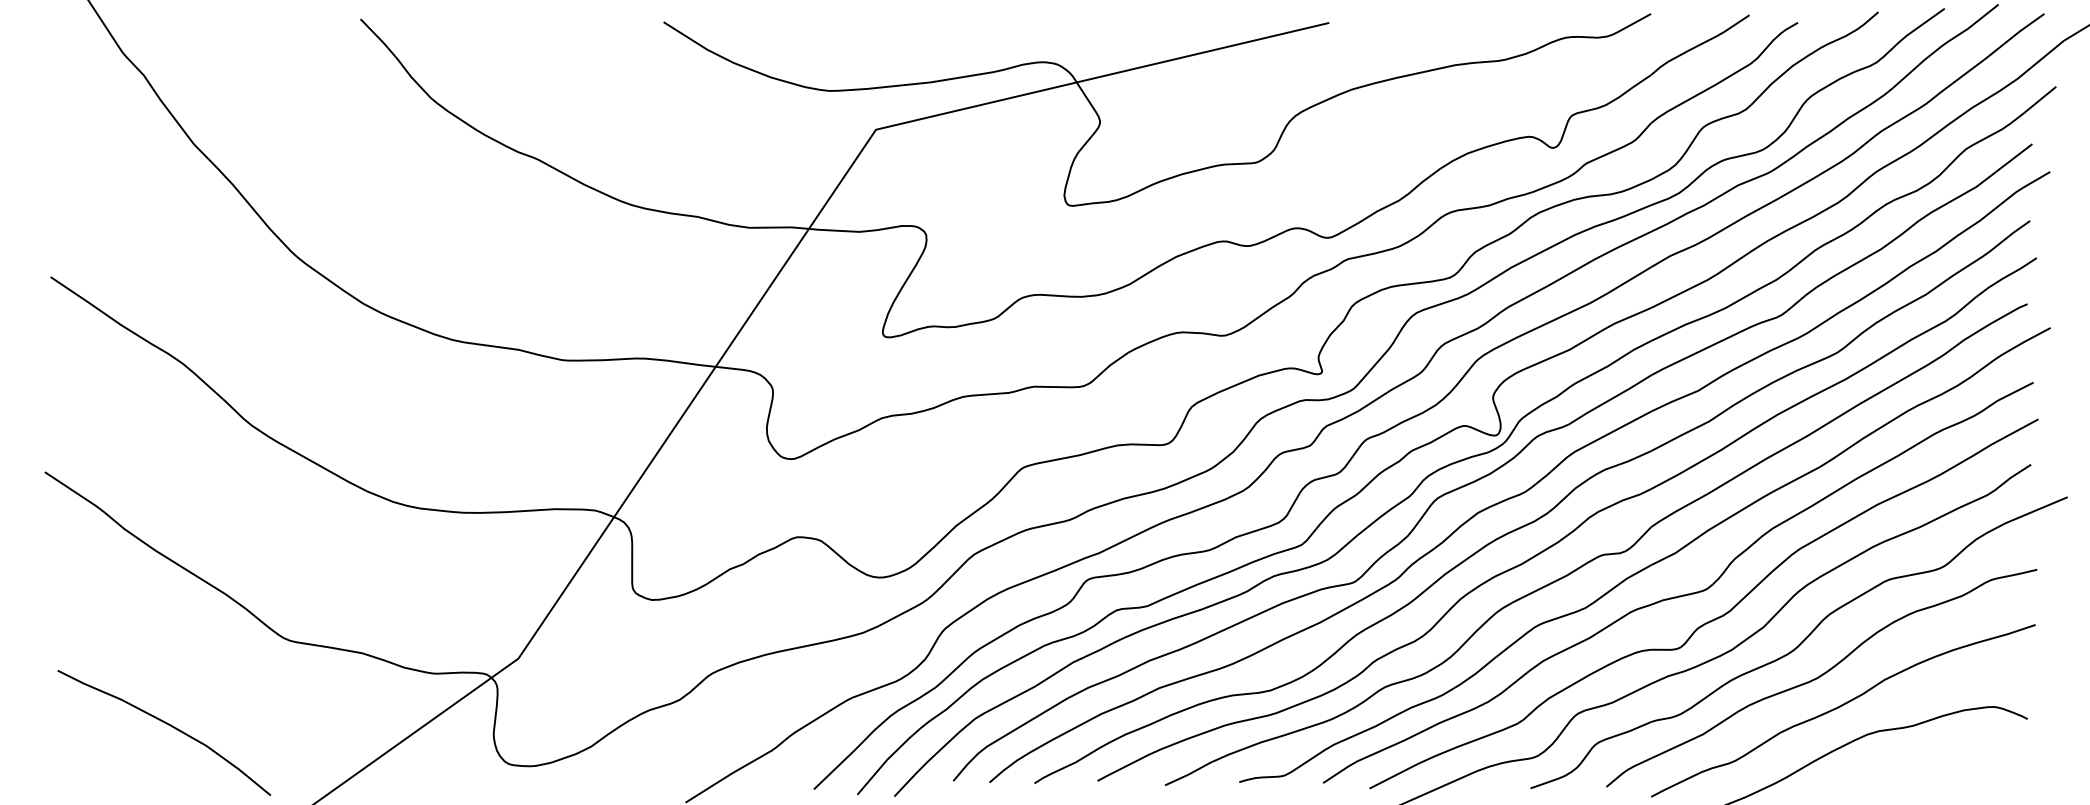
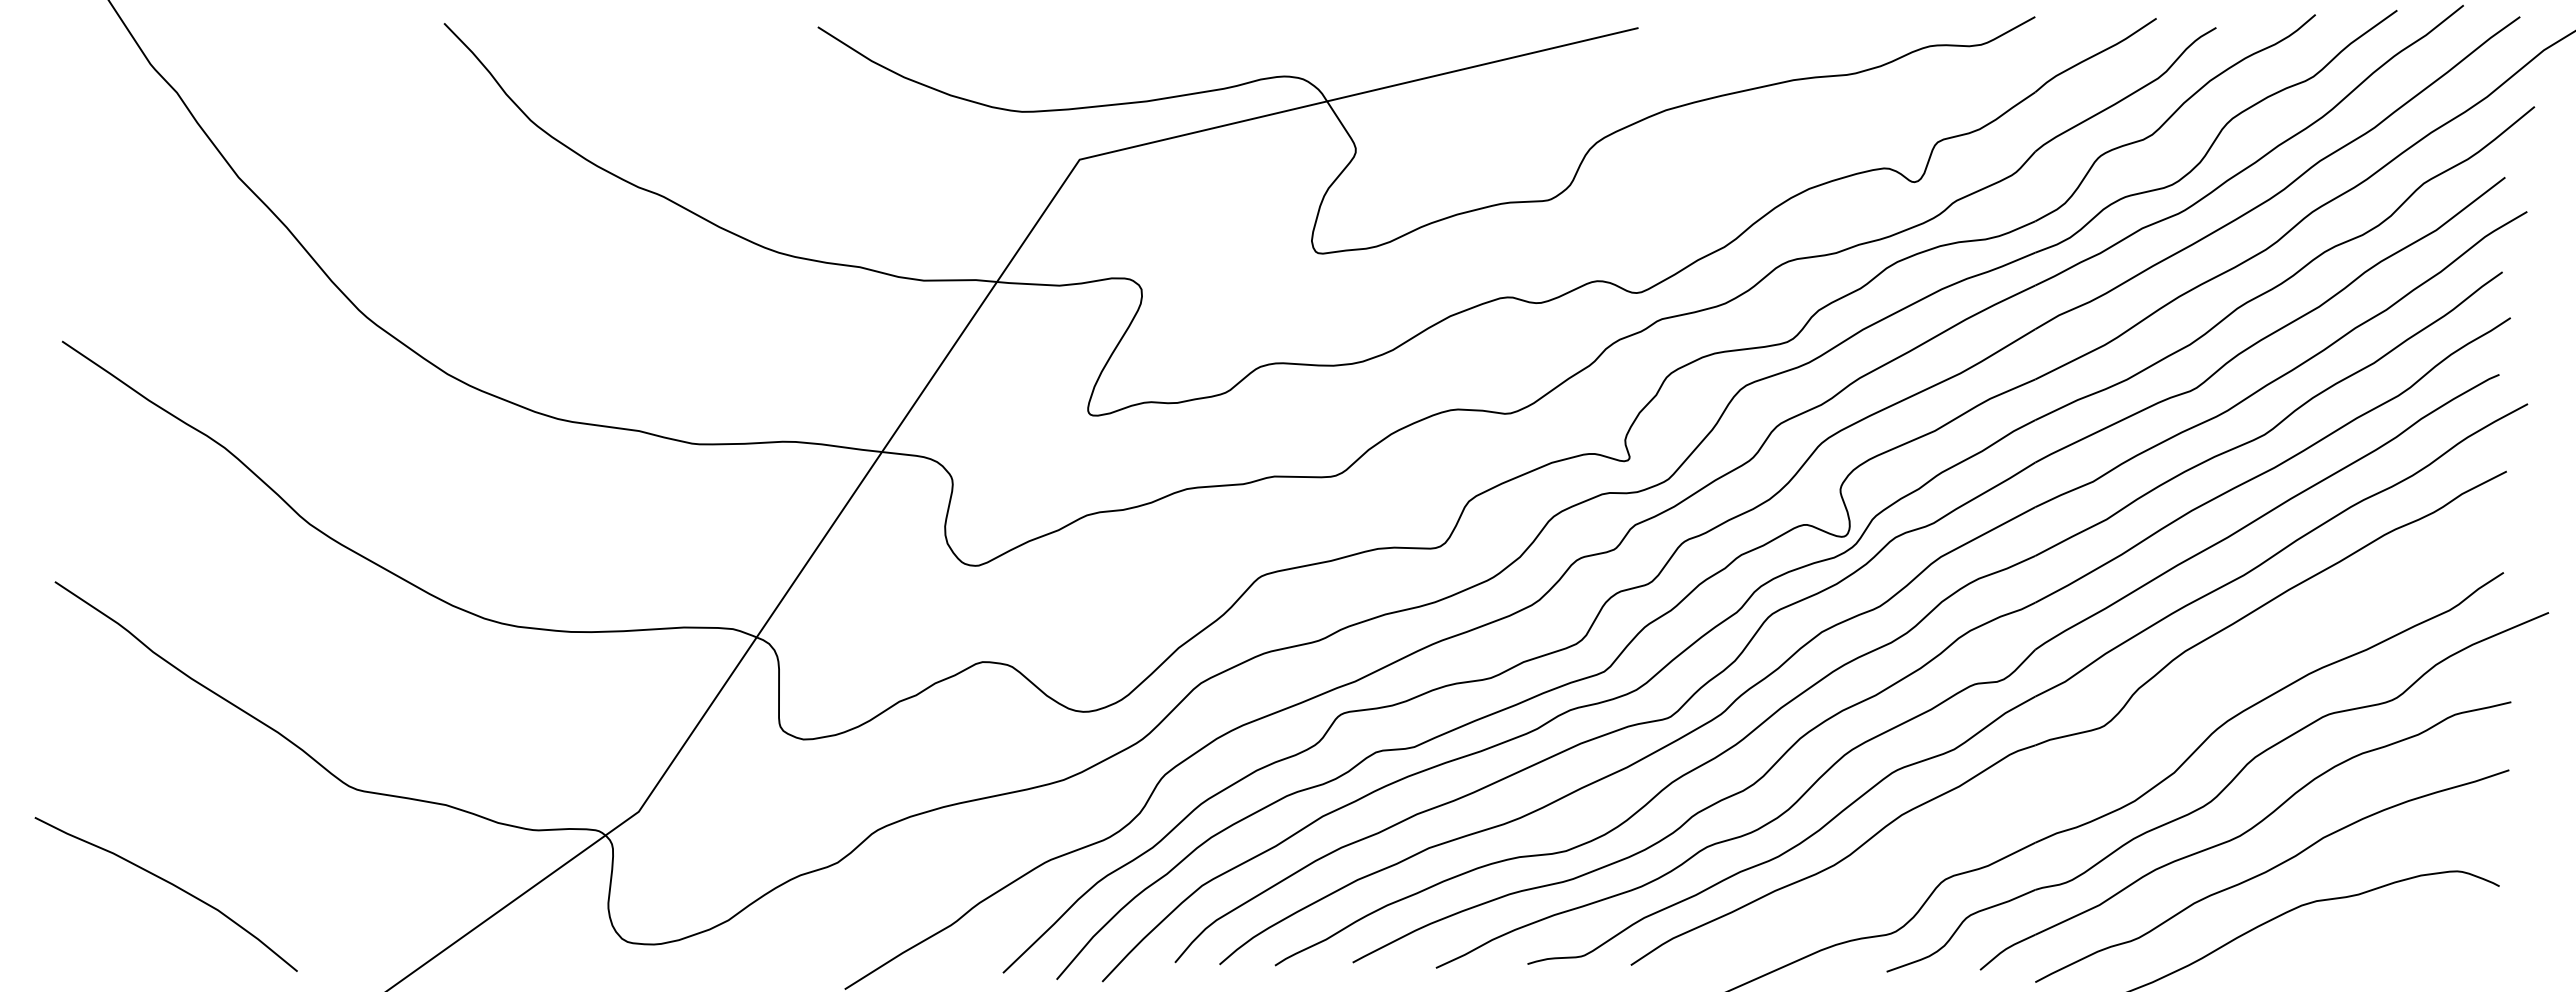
part: (1708, 621) -> (2106, 765), removed
curve: (167, 724) -> (170, 884), moved

